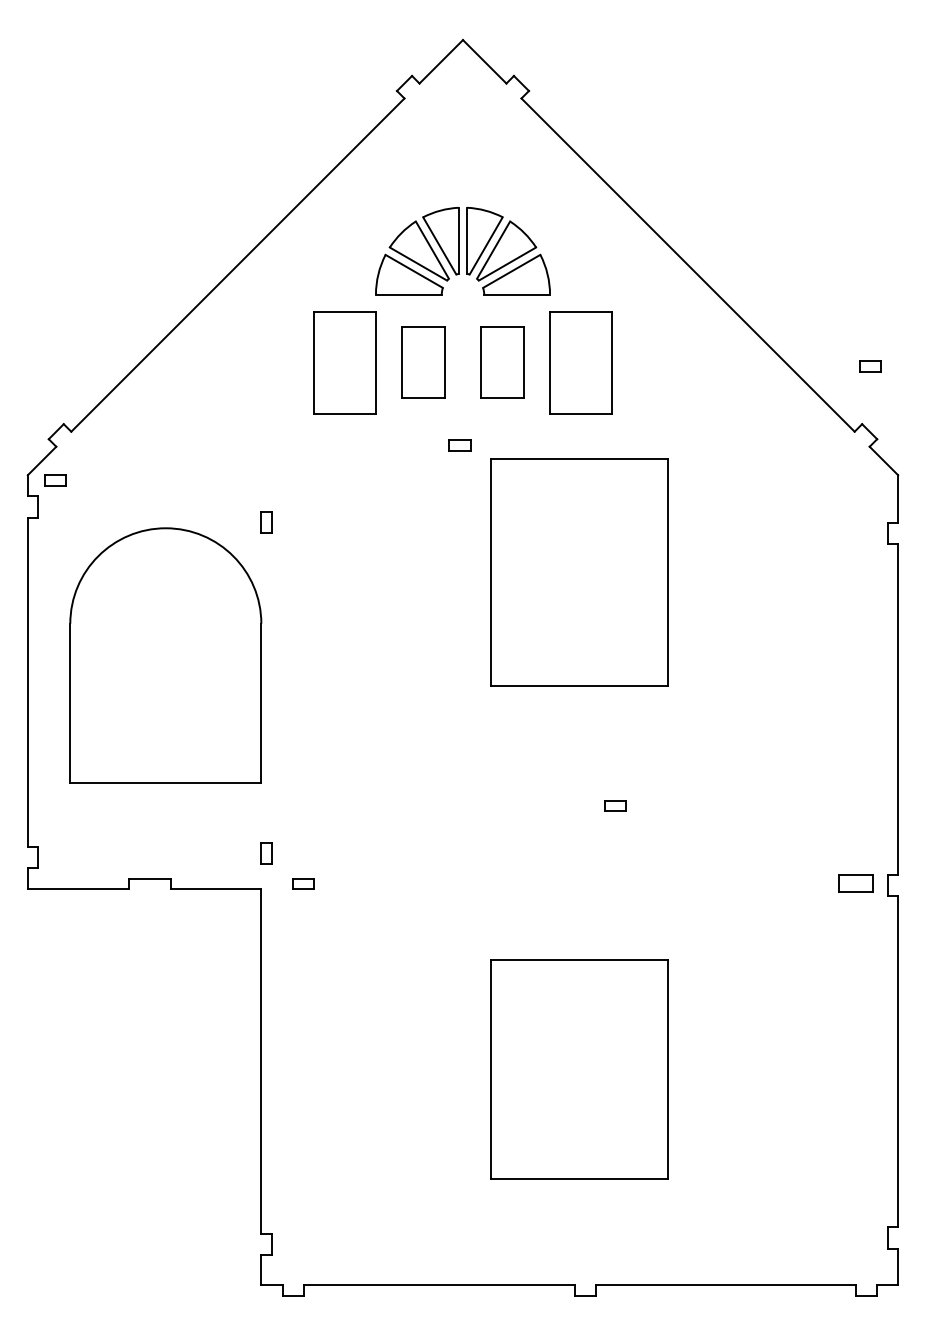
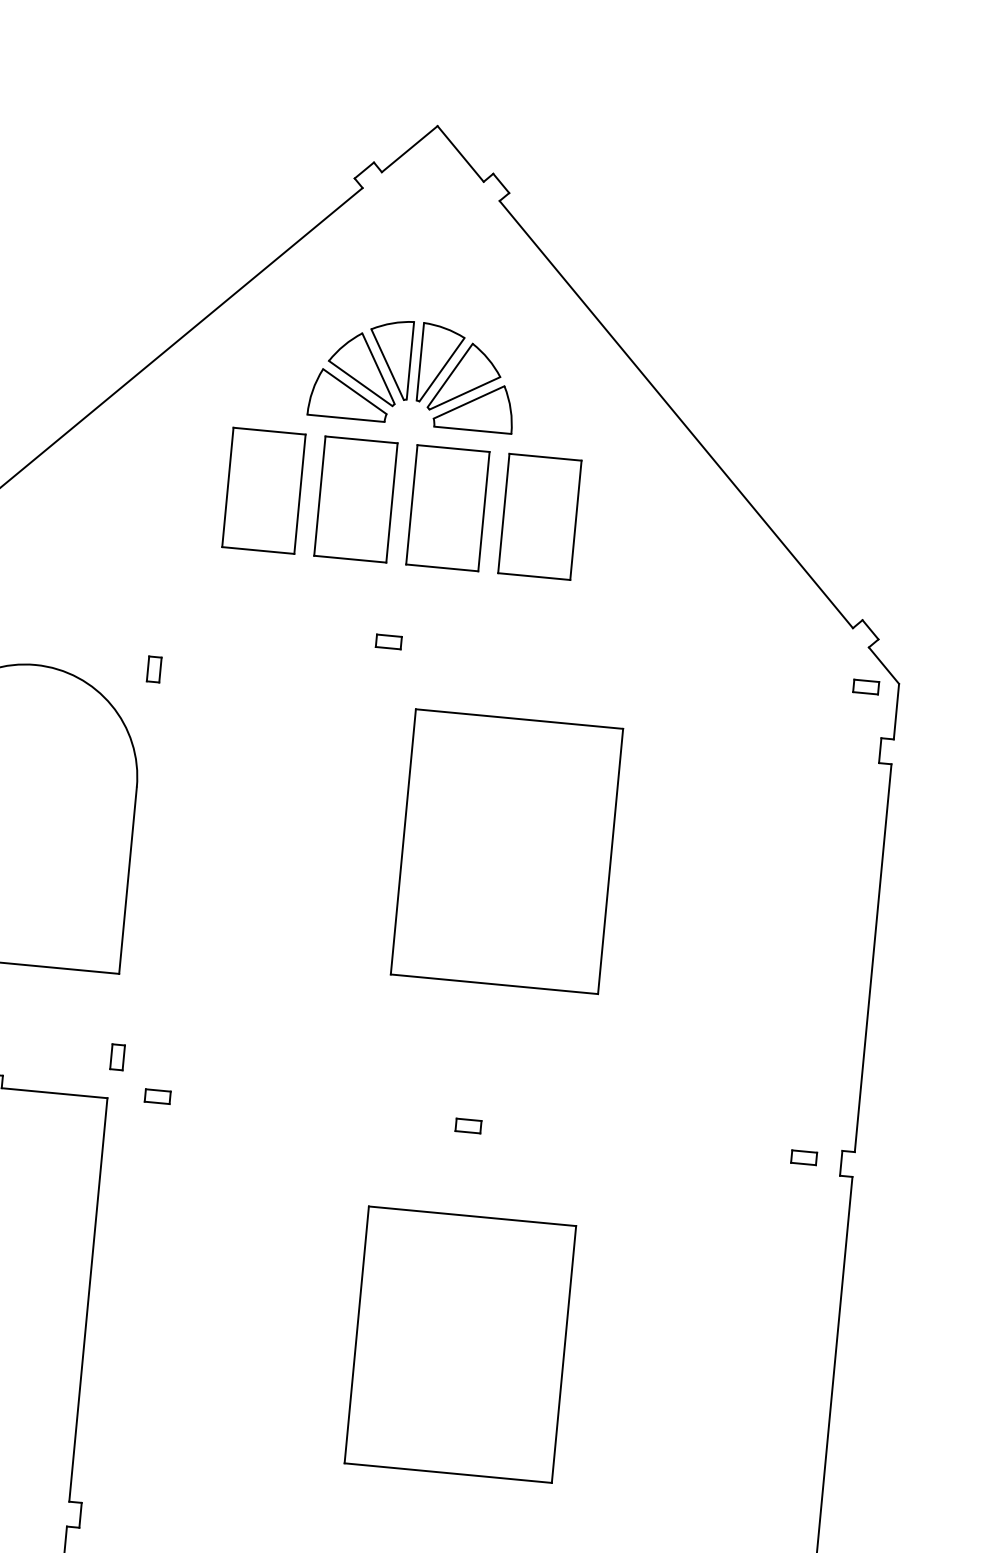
part: (423, 362) -> (355, 499), size x1.43
part: (502, 362) -> (448, 508), size x1.43
part: (870, 366) -> (866, 687), moved
part: (459, 445) -> (388, 641), moved
part: (579, 572) -> (506, 851), moved
part: (615, 805) -> (468, 1125), moved
part: (855, 883) -> (803, 1157), size x0.62

